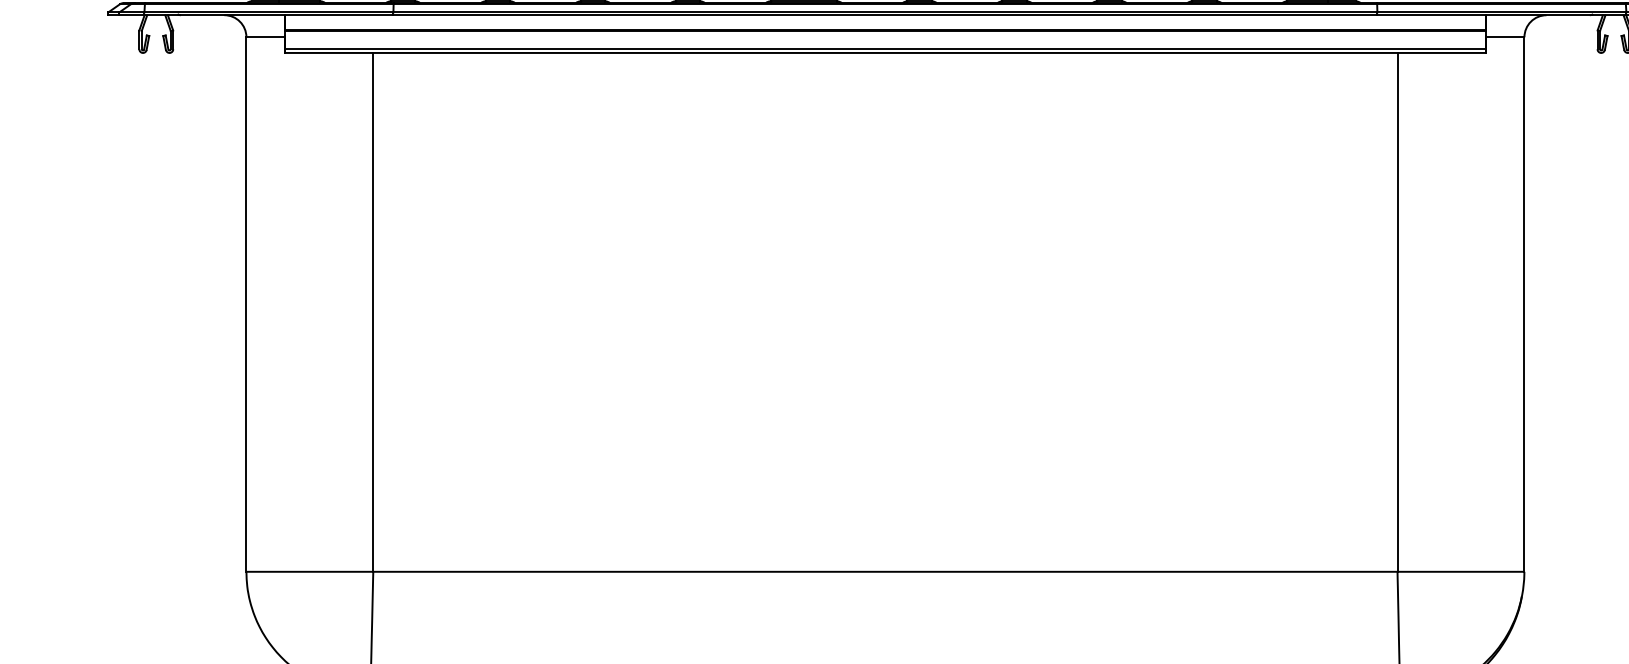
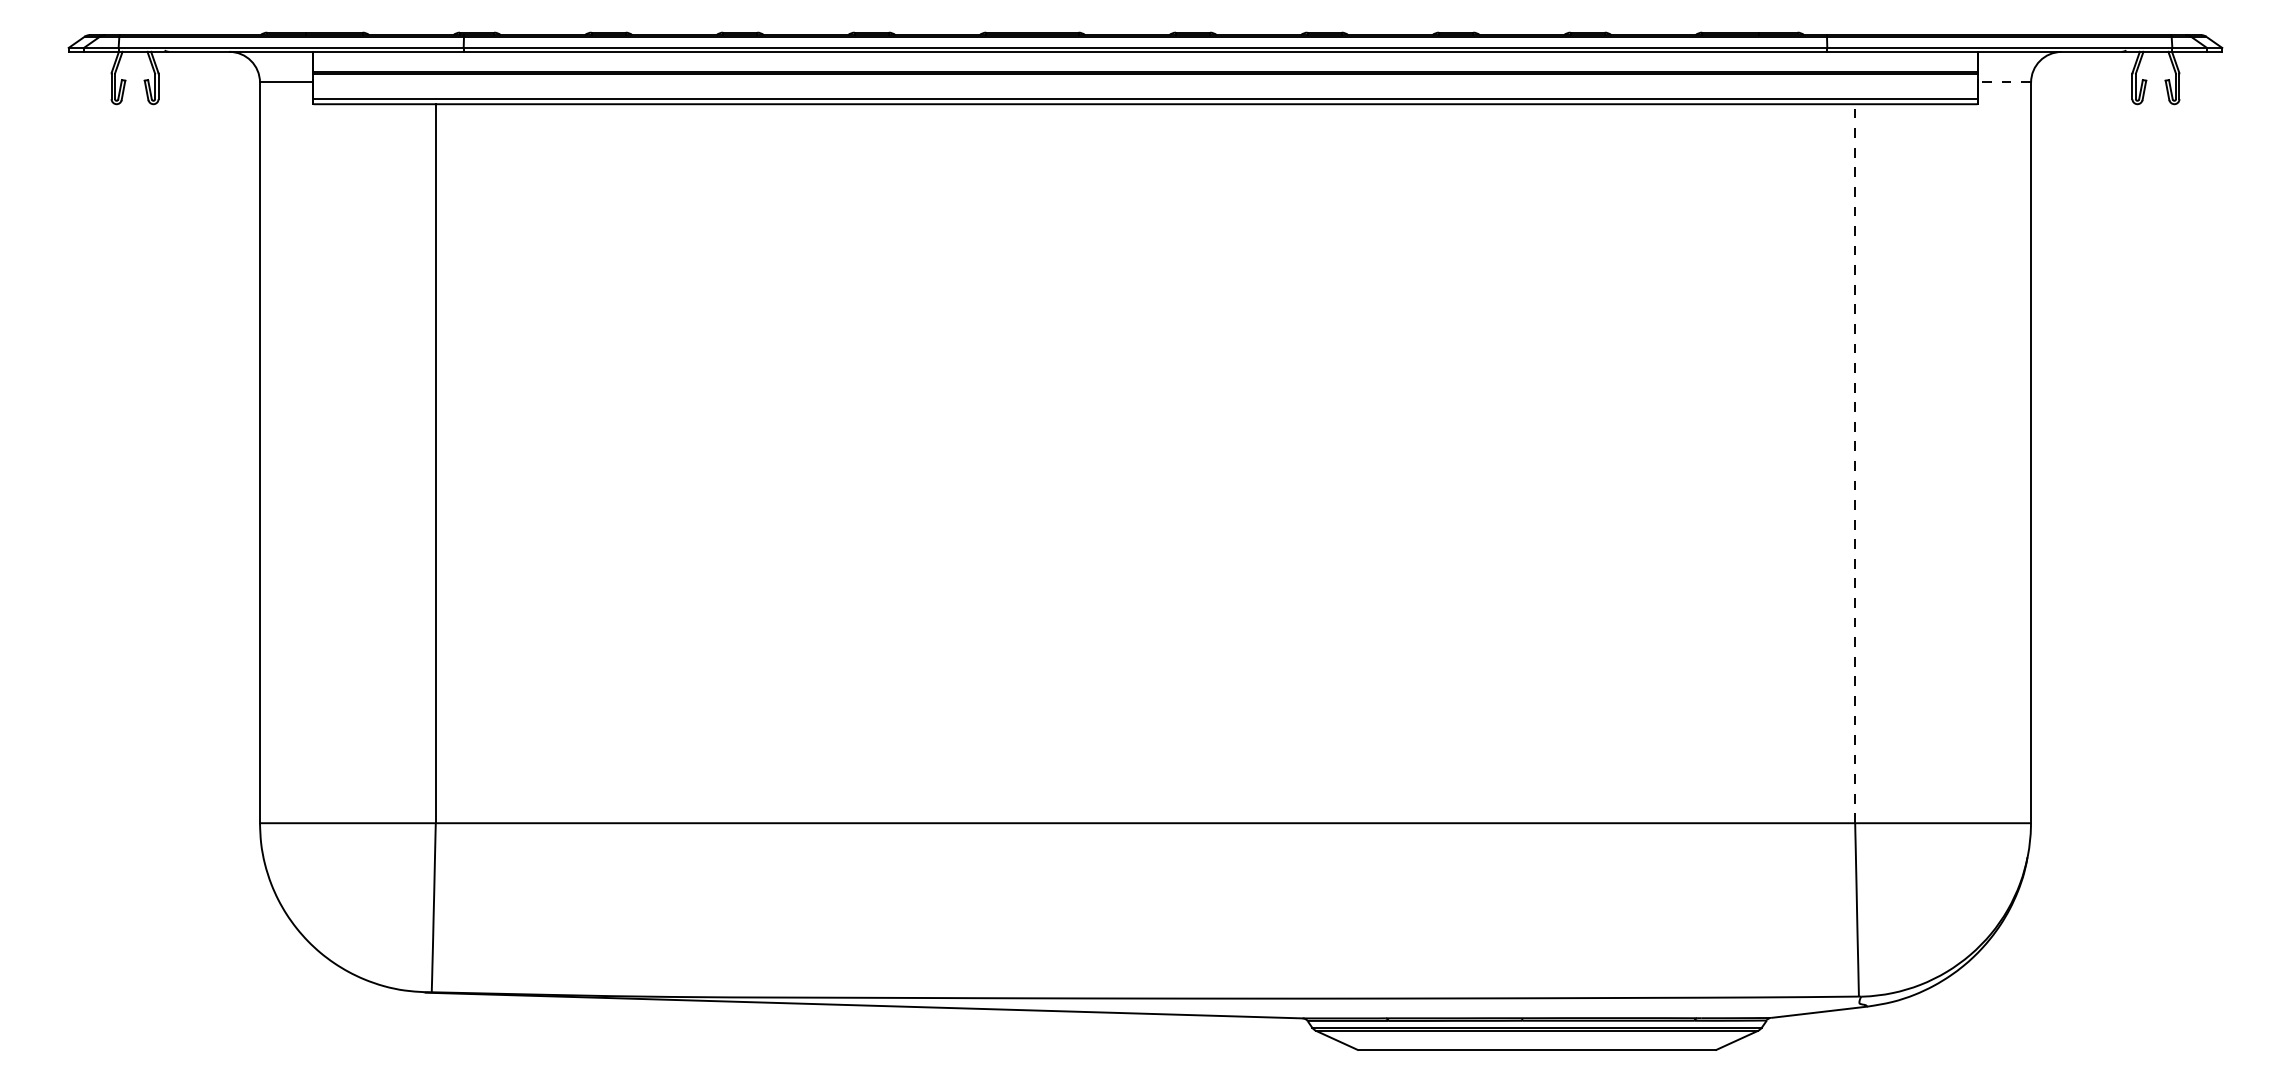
line: (1505, 37) -> (2004, 82), solid -> dashed
line: (1397, 312) -> (1855, 463), solid -> dashed

